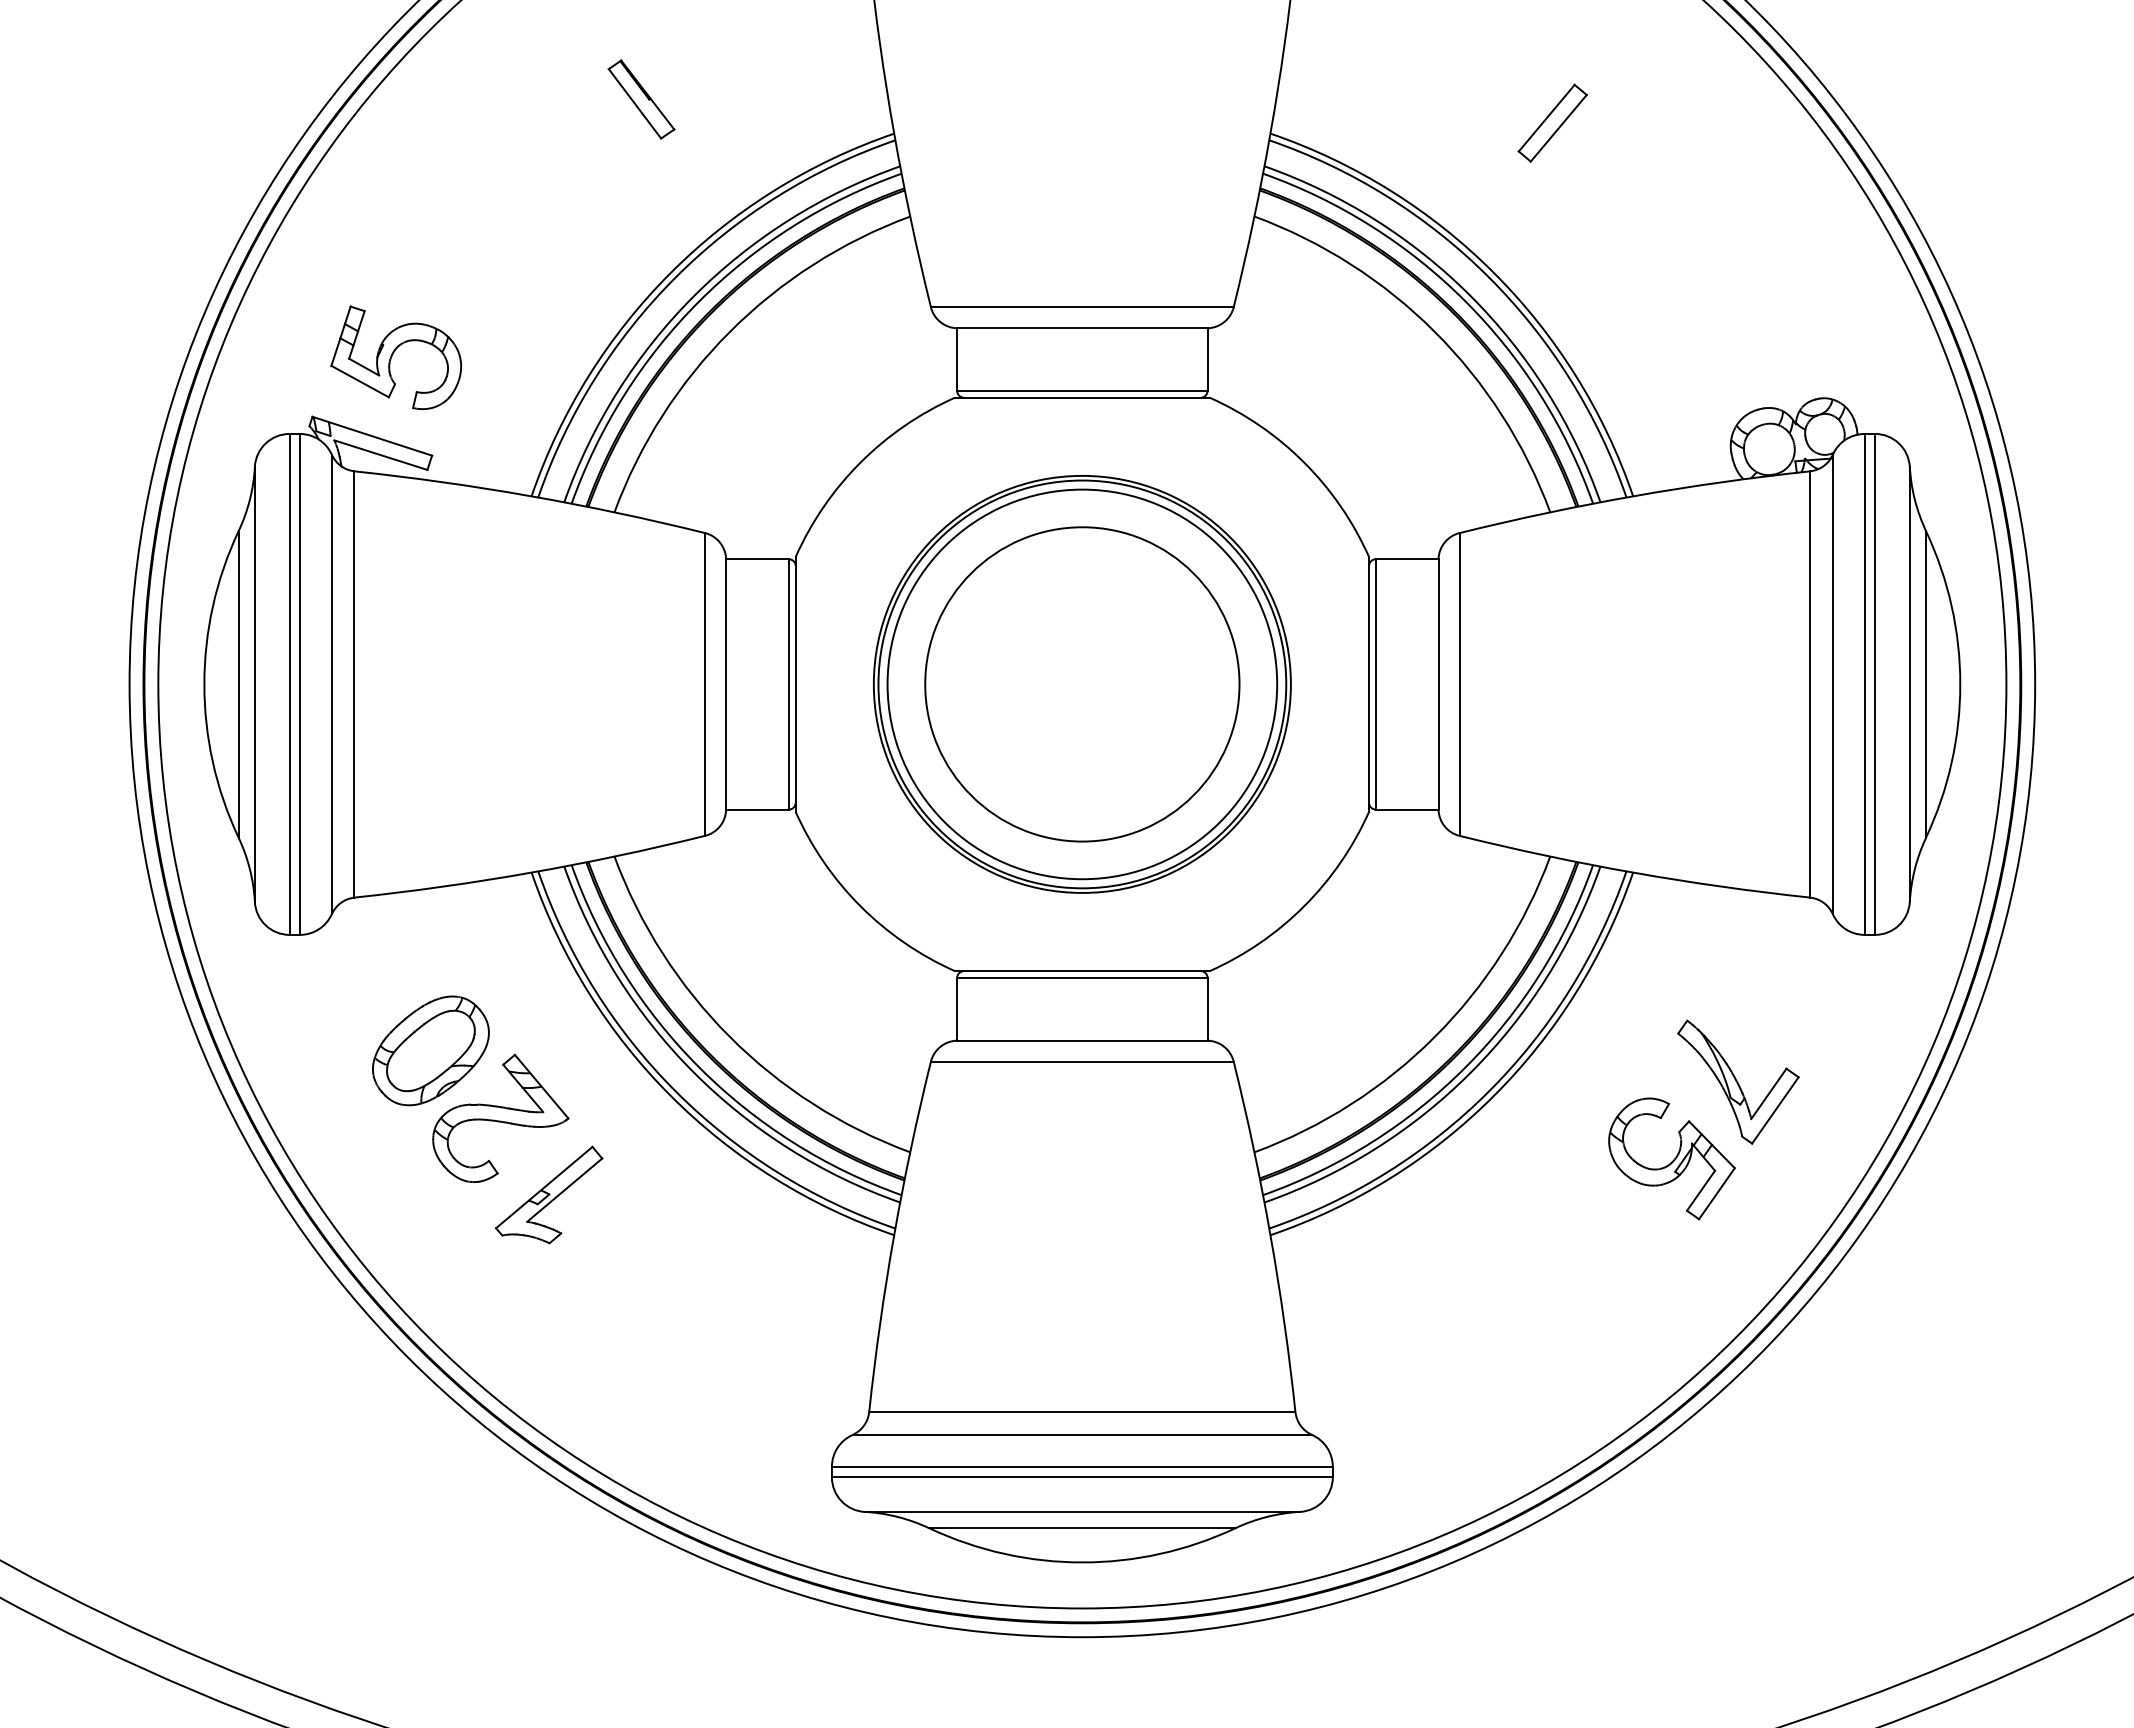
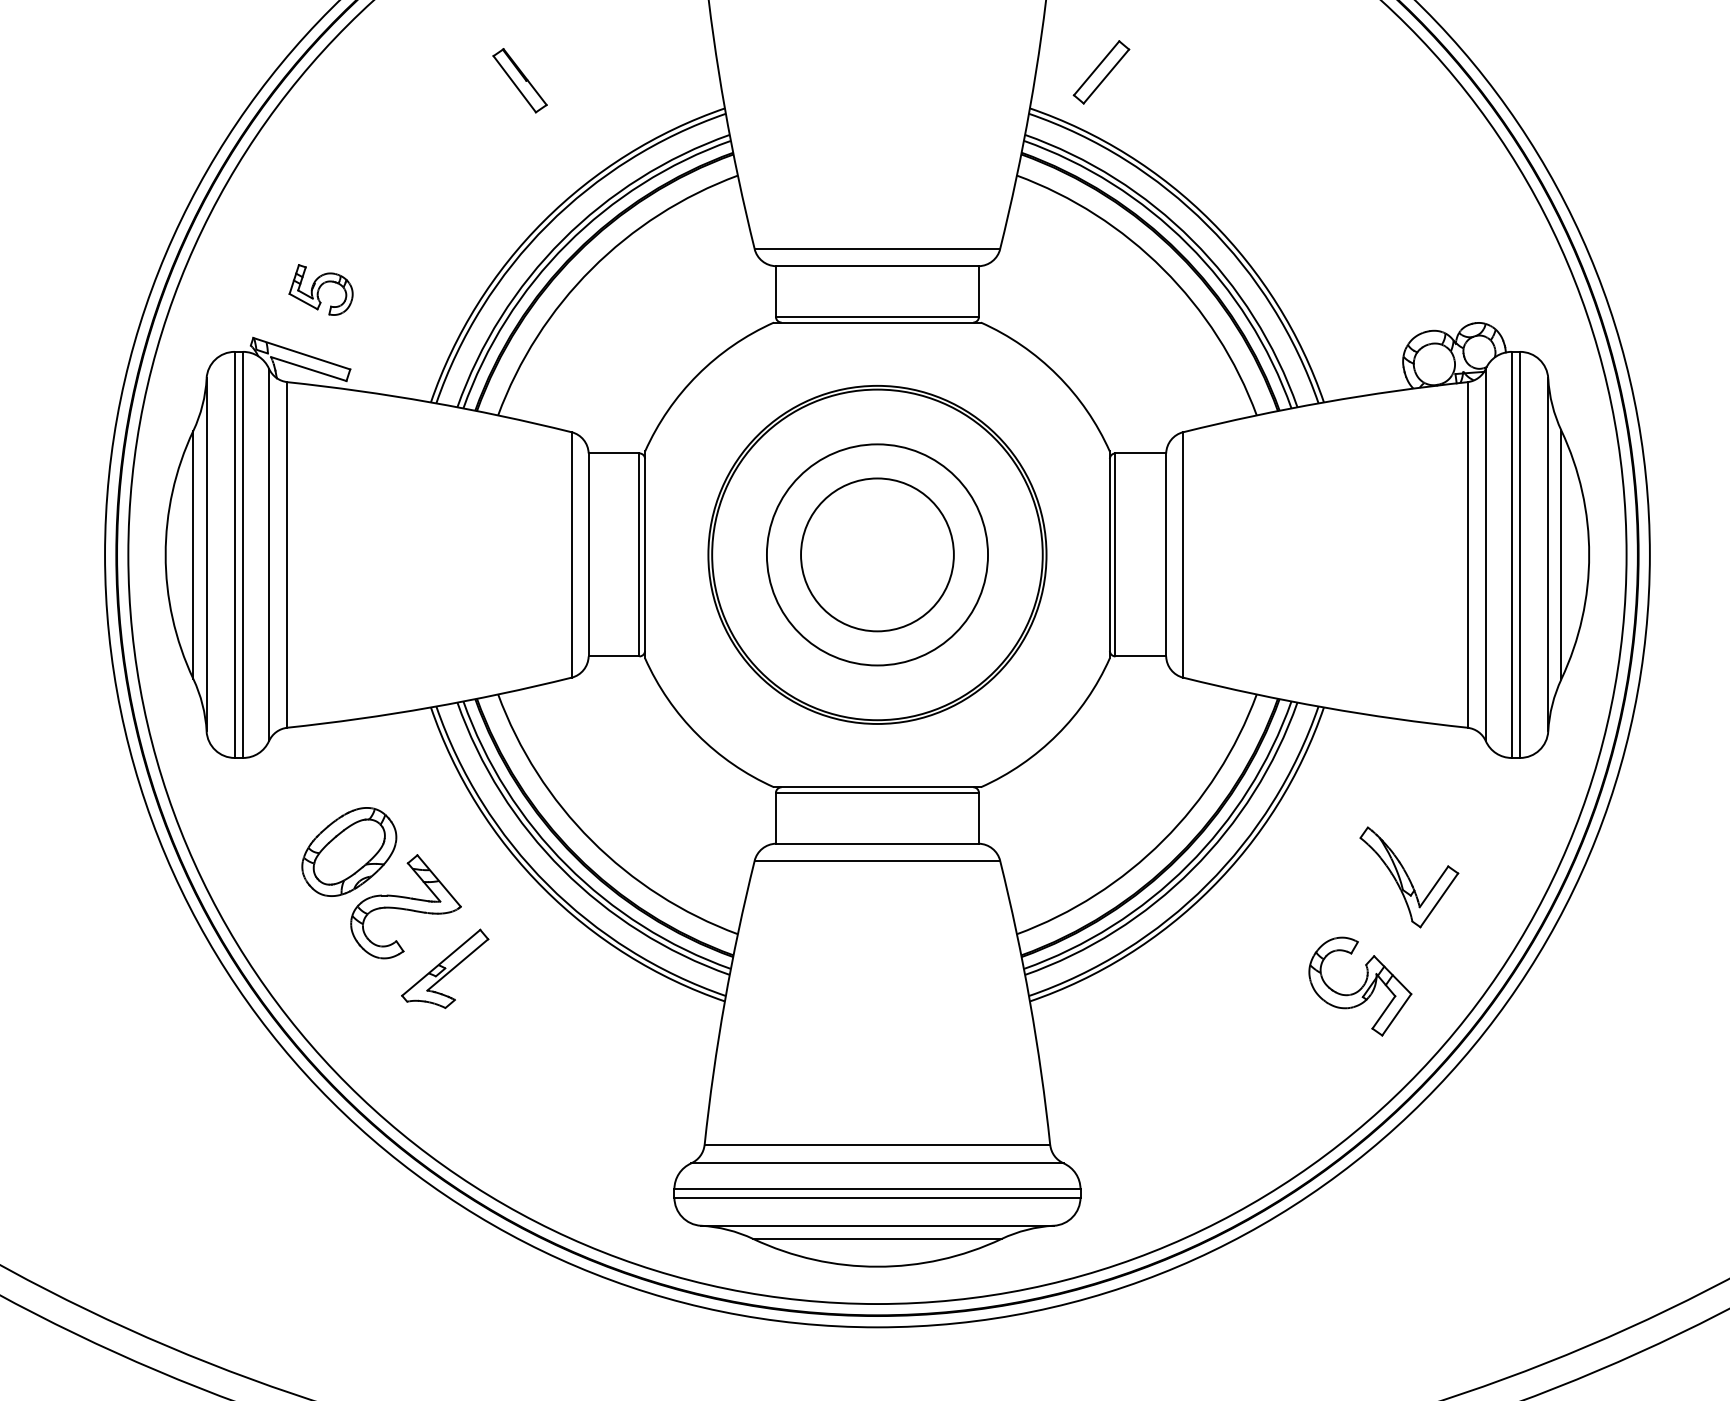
part: (1552, 122) -> (1101, 71), moved
part: (395, 357) -> (320, 289), size x0.6
circle: (1082, 684) -> (877, 554), size x0.6
circle: (1082, 684) -> (877, 554), size x0.7
part: (1671, 1158) -> (1359, 986), moved

